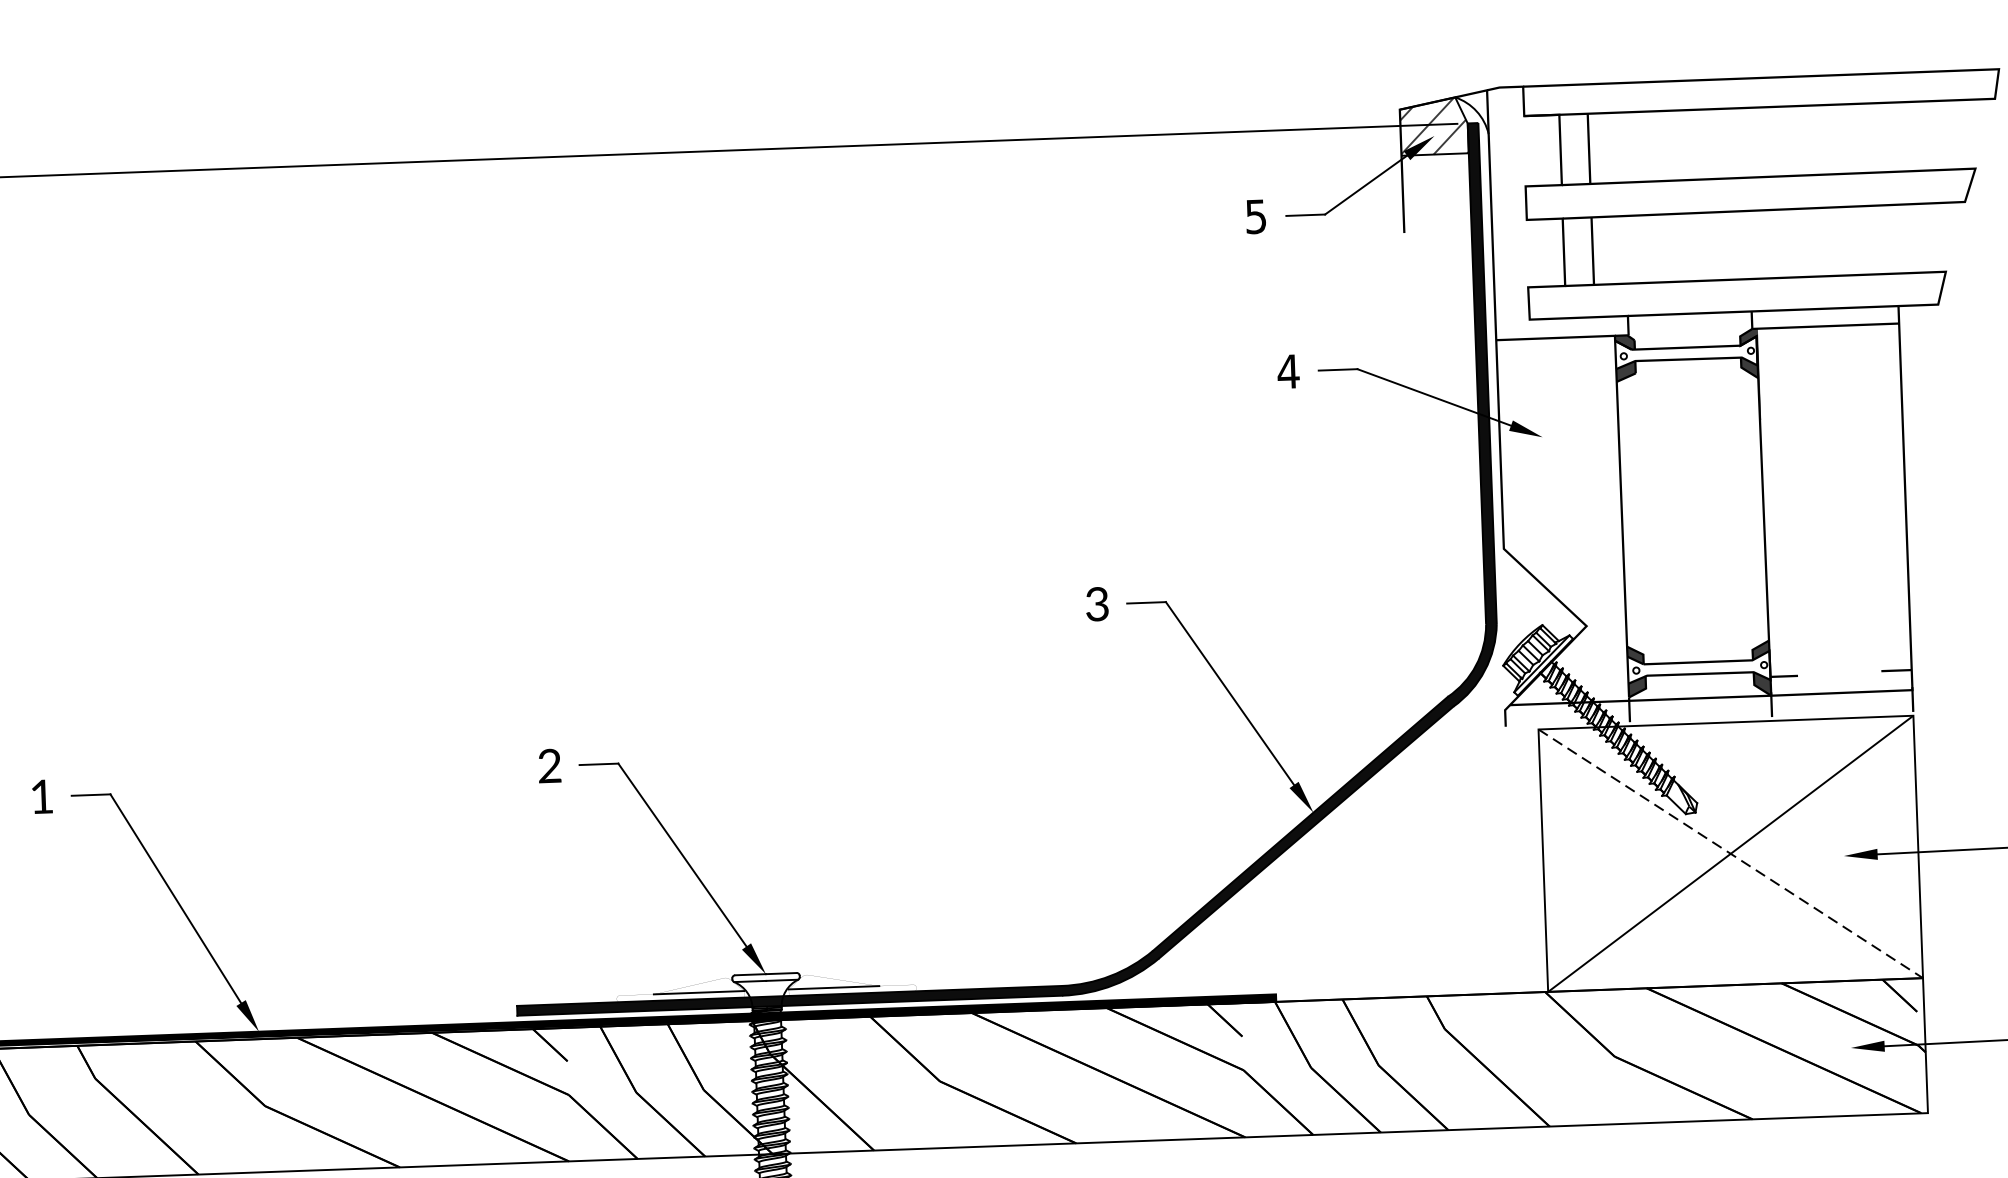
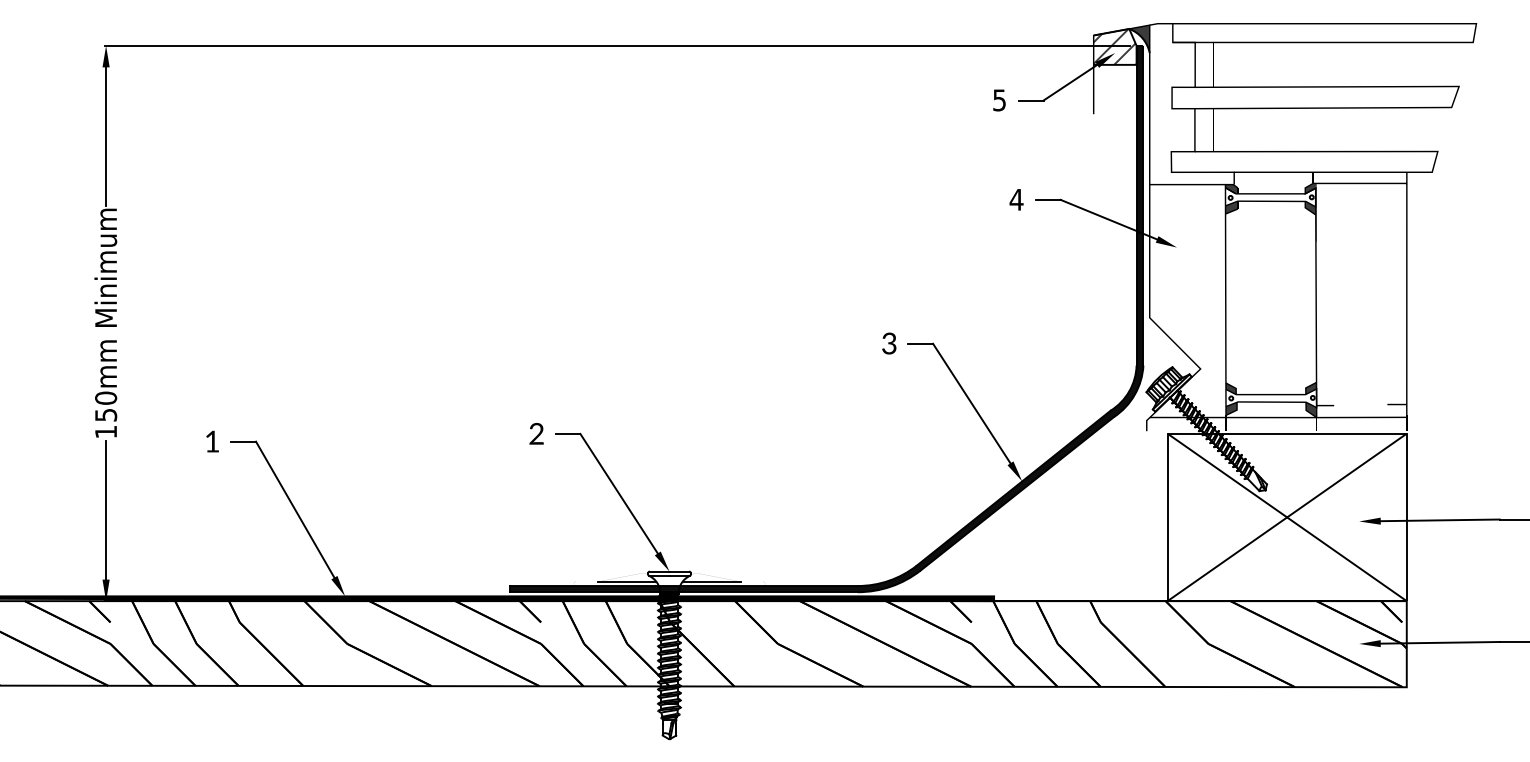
fill: (1471, 113) -> (1139, 39), added
line: (1731, 853) -> (1287, 517), dashed -> solid

